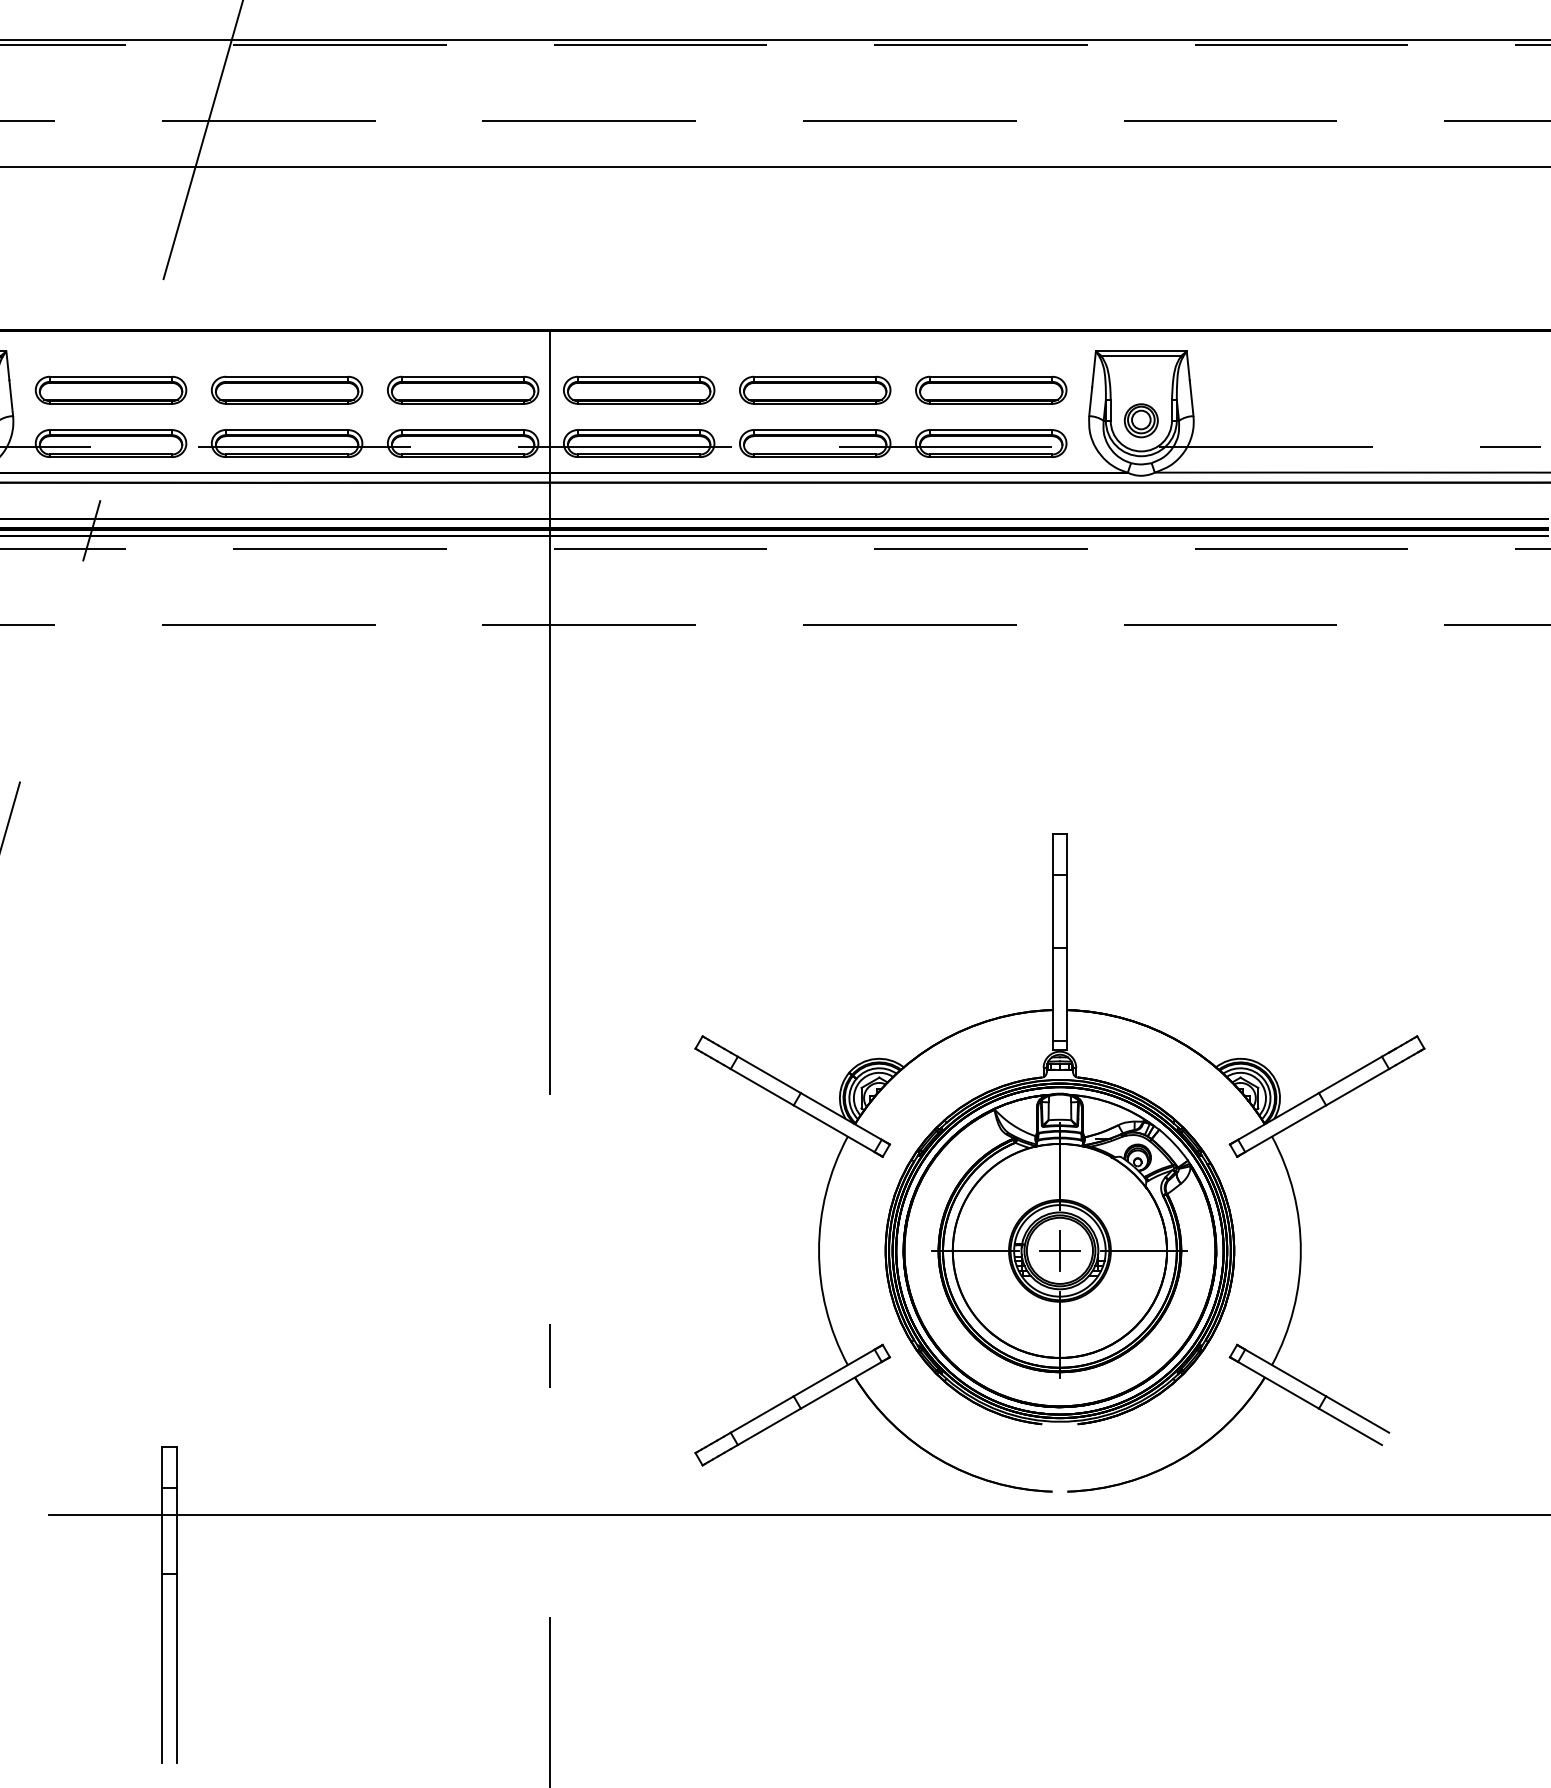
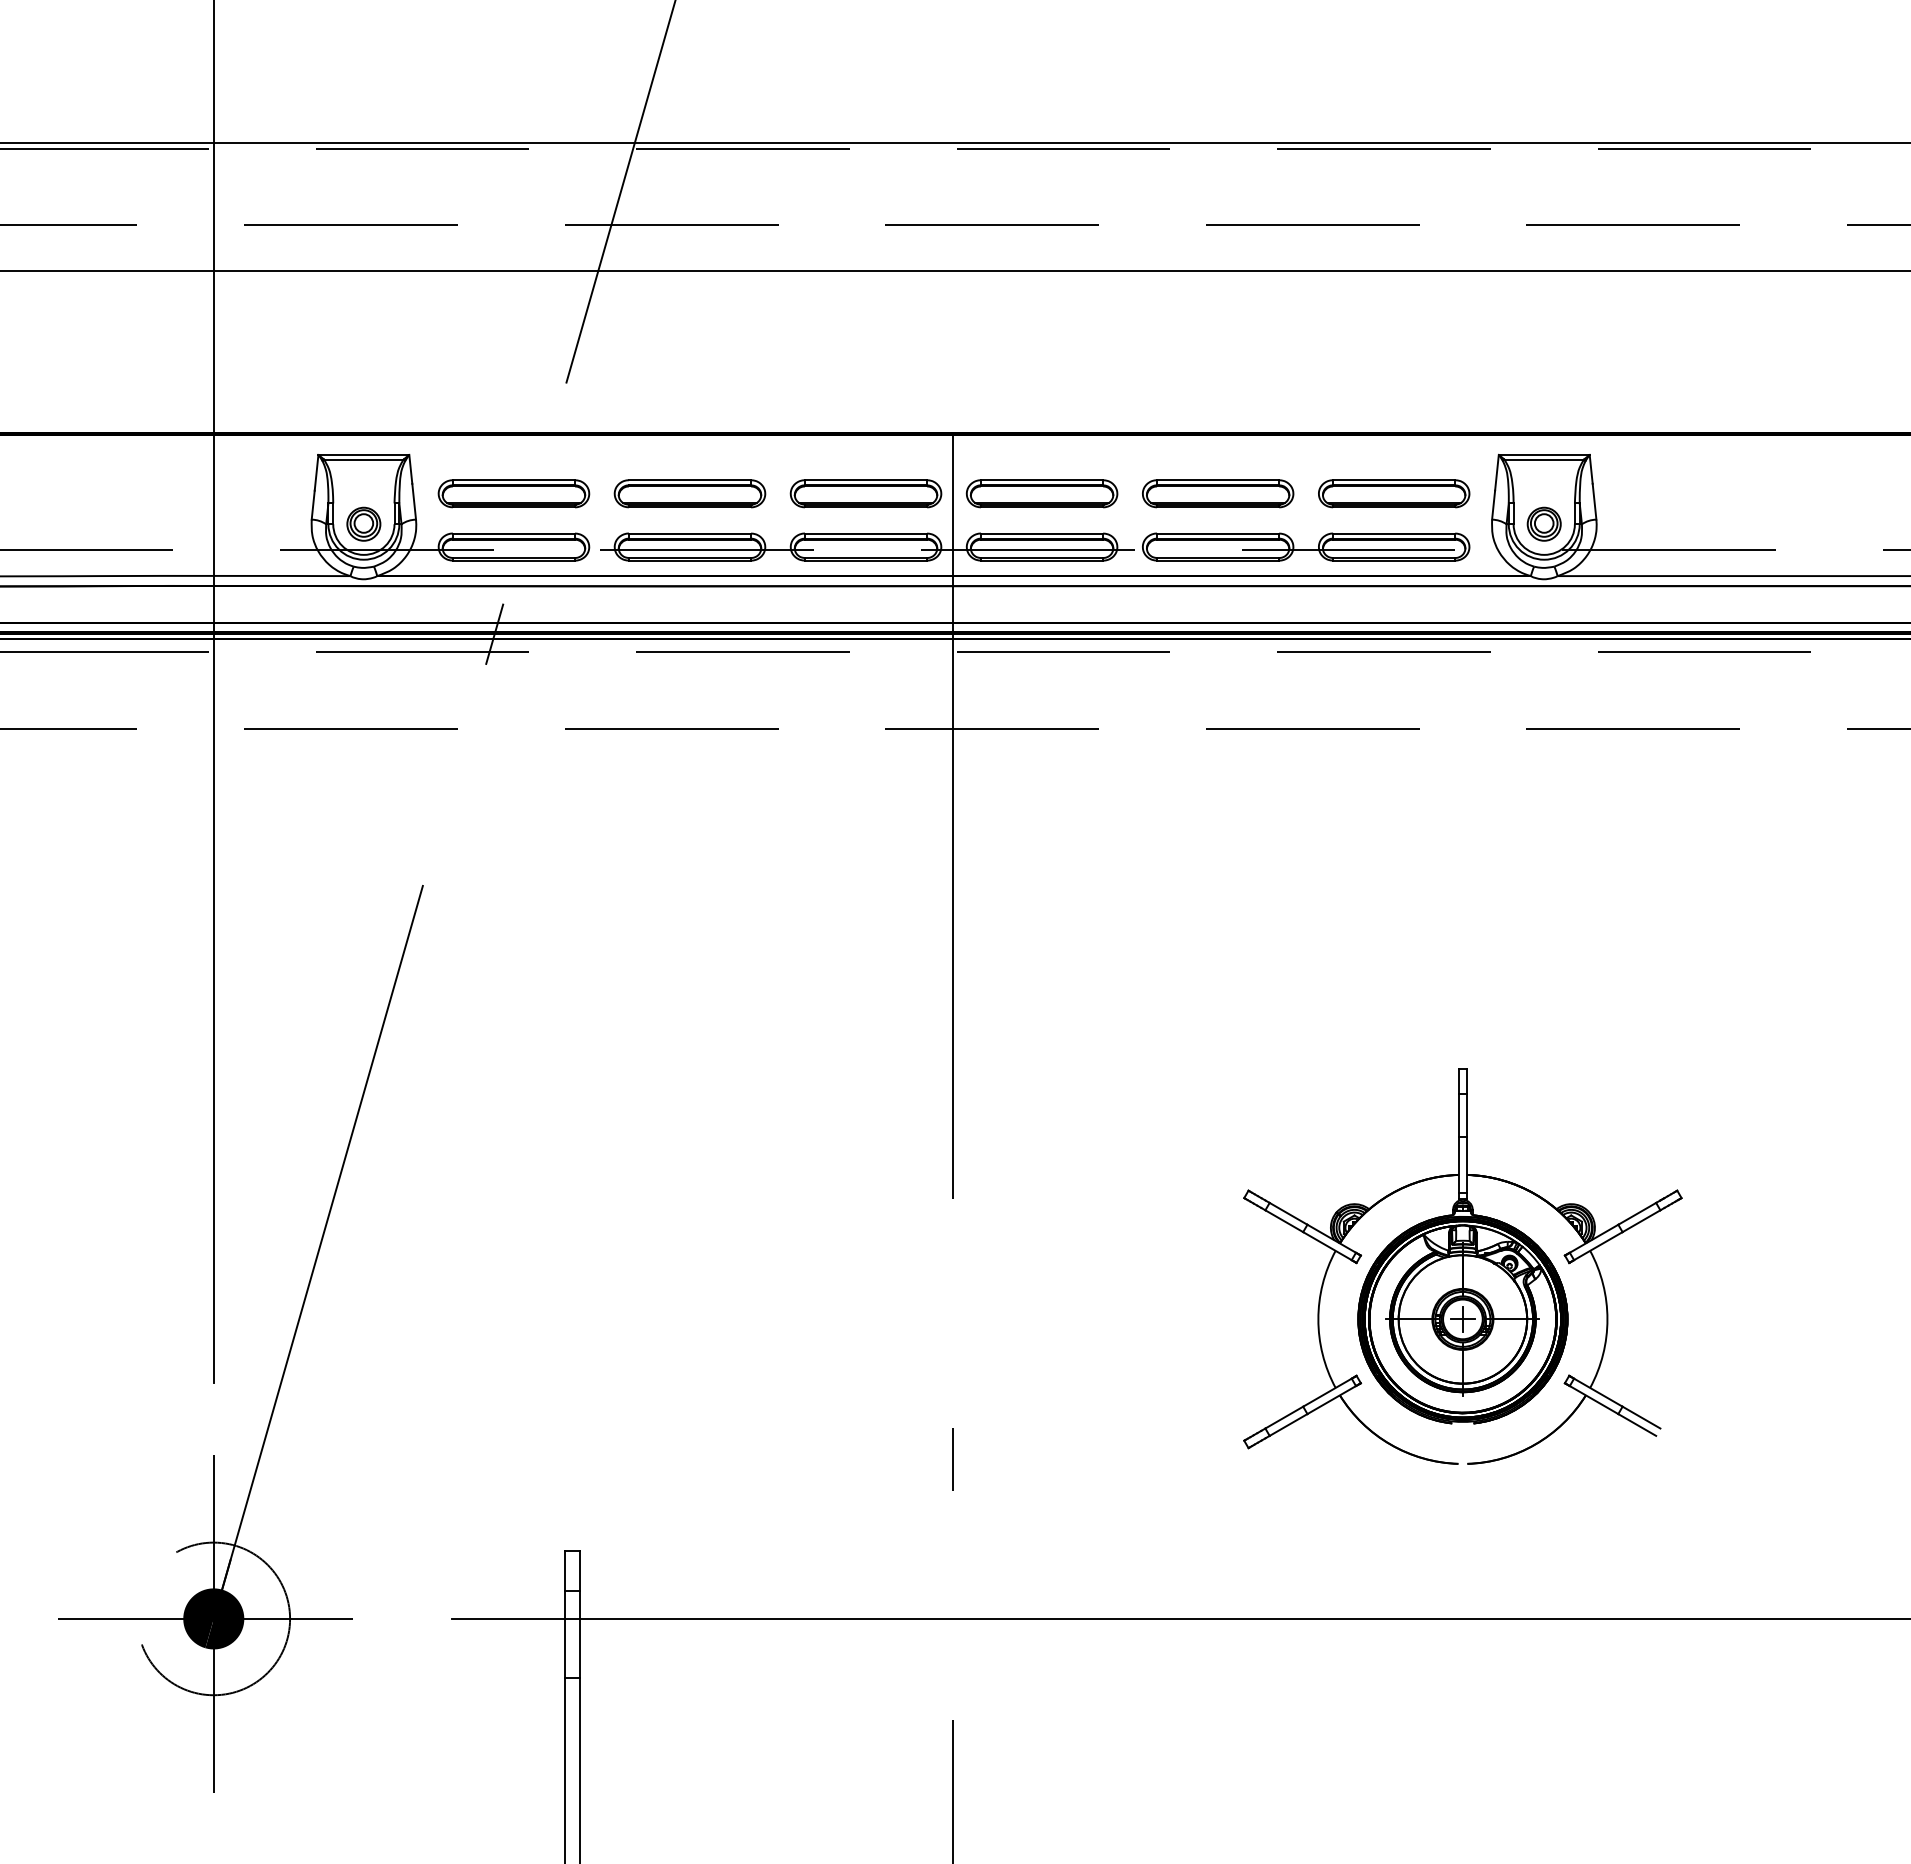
part: (1059, 1163) -> (1462, 1266), size x0.6

